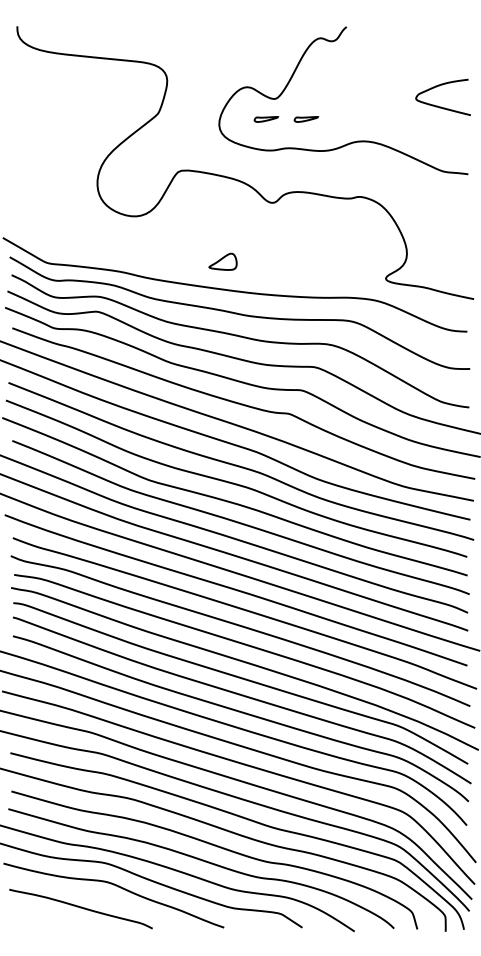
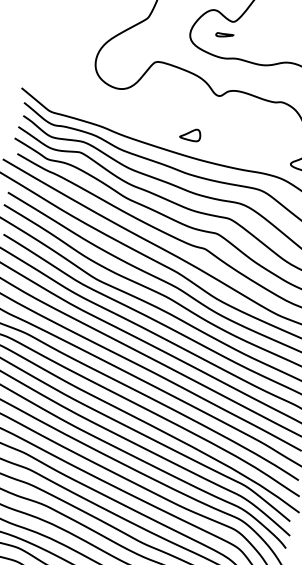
part: (306, 119) -> (253, 40), removed
part: (222, 261) -> (190, 134), moved

